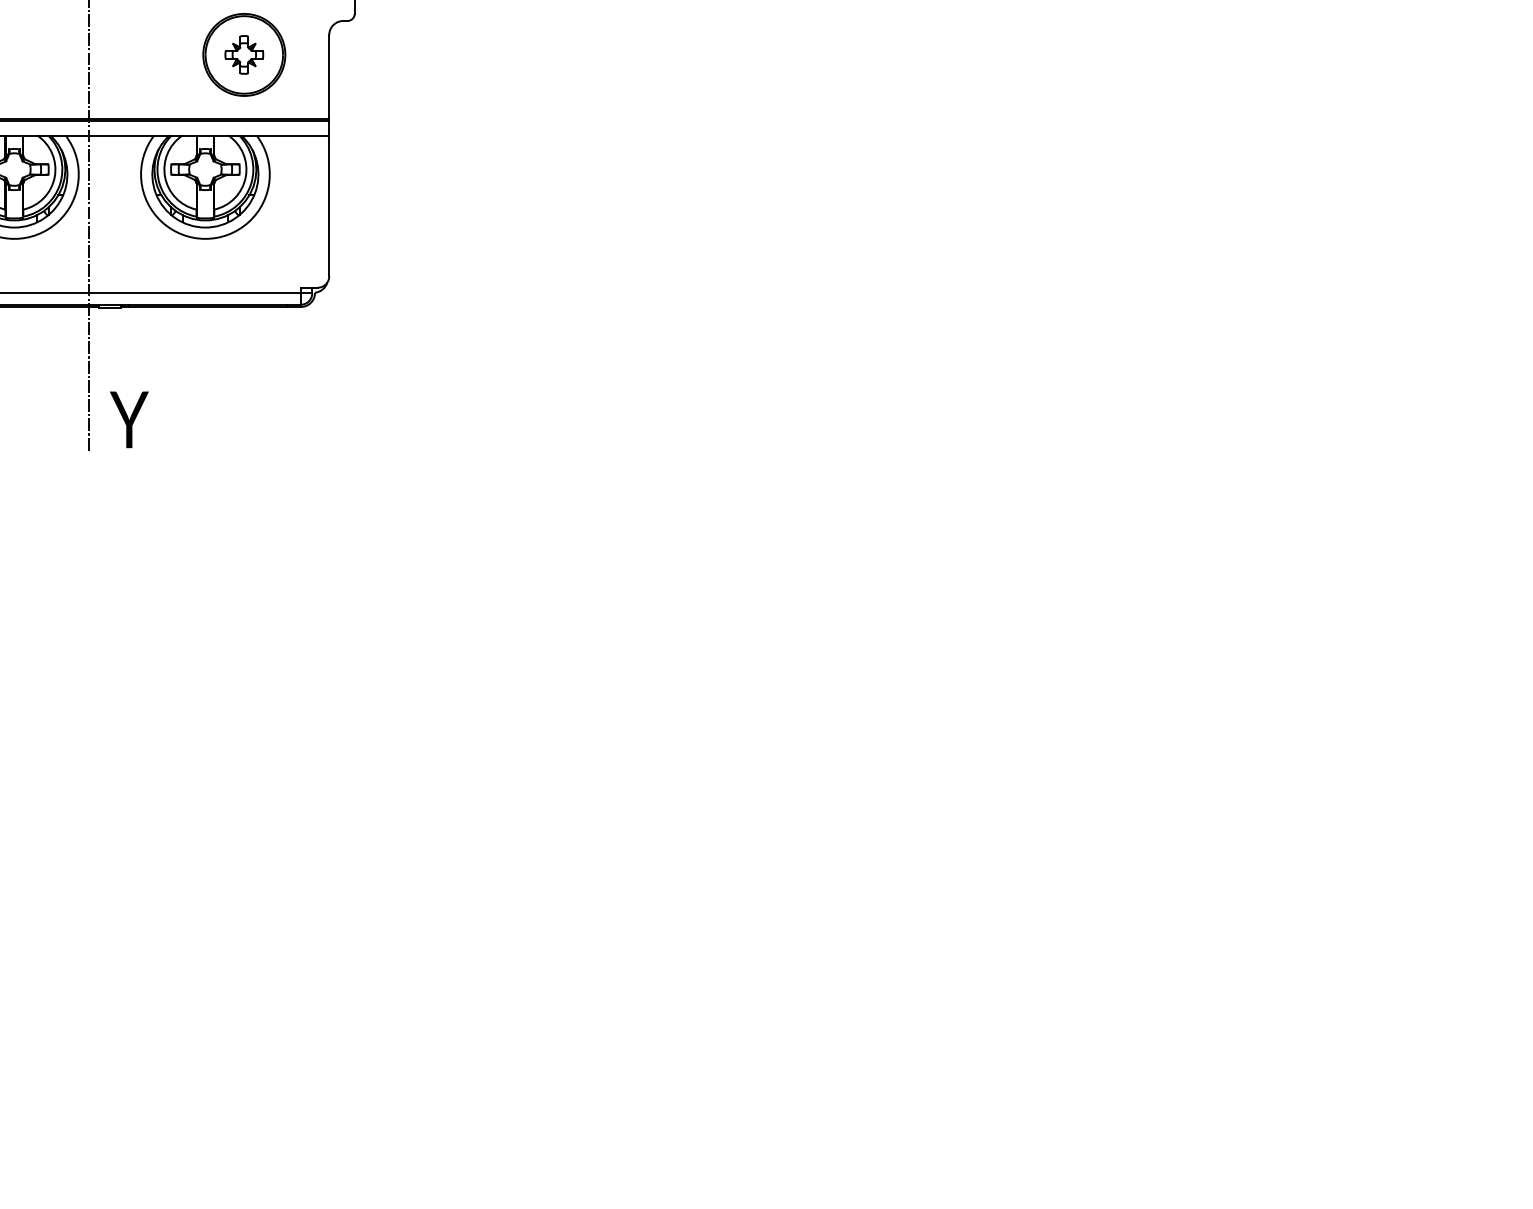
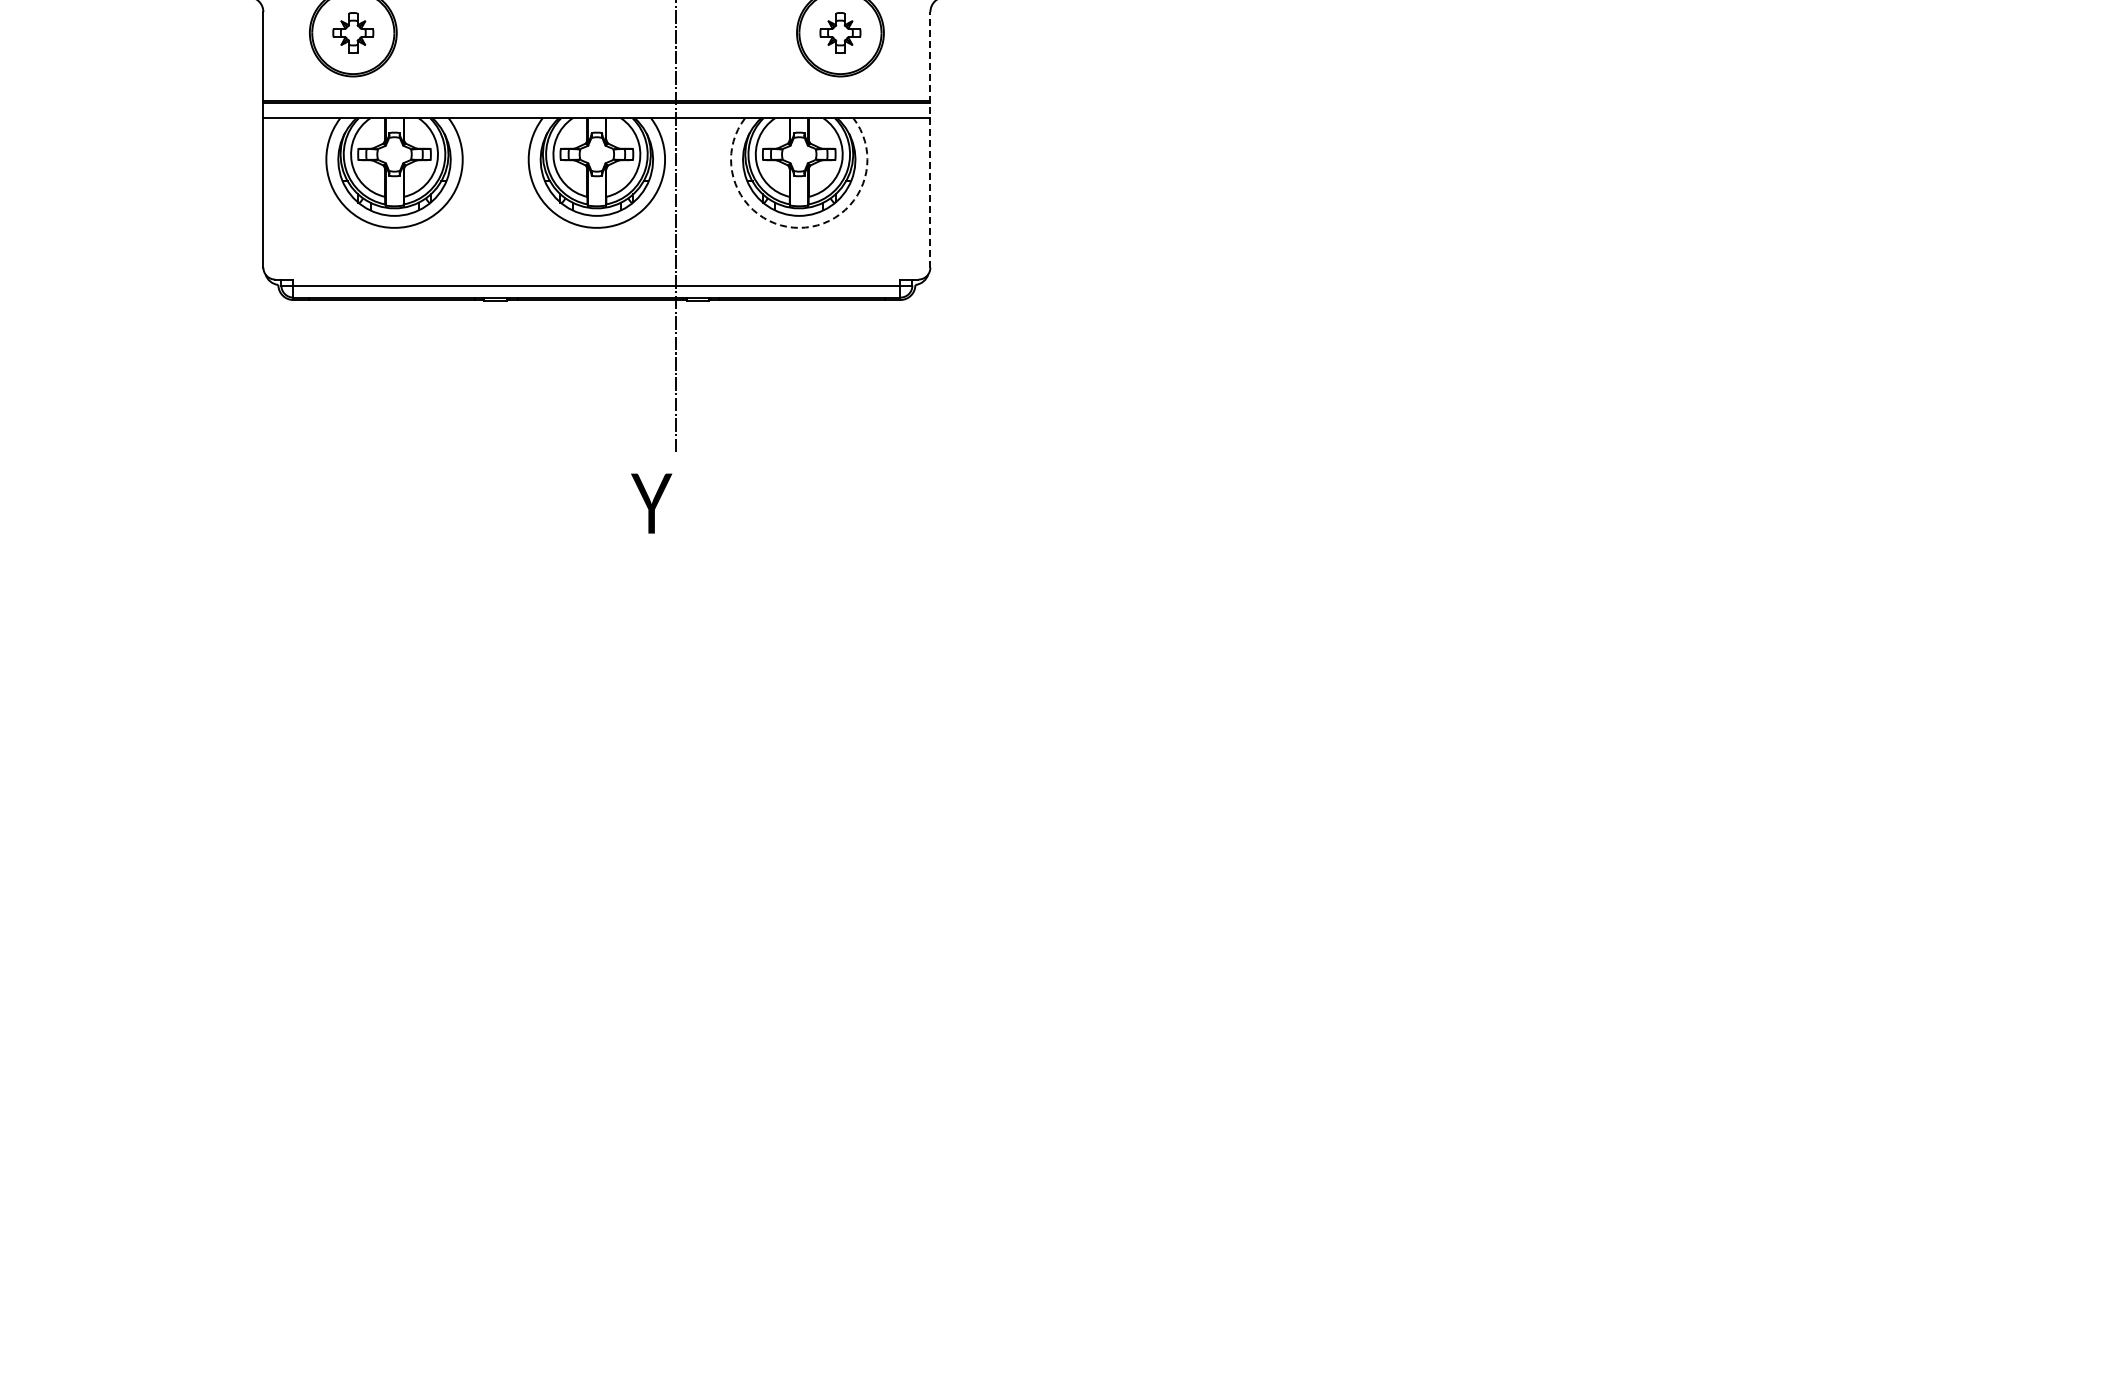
line: (329, 155) -> (930, 139), solid -> dashed
arc: (205, 238) -> (799, 227), solid -> dashed
text: (129, 419) -> (651, 503), moved

